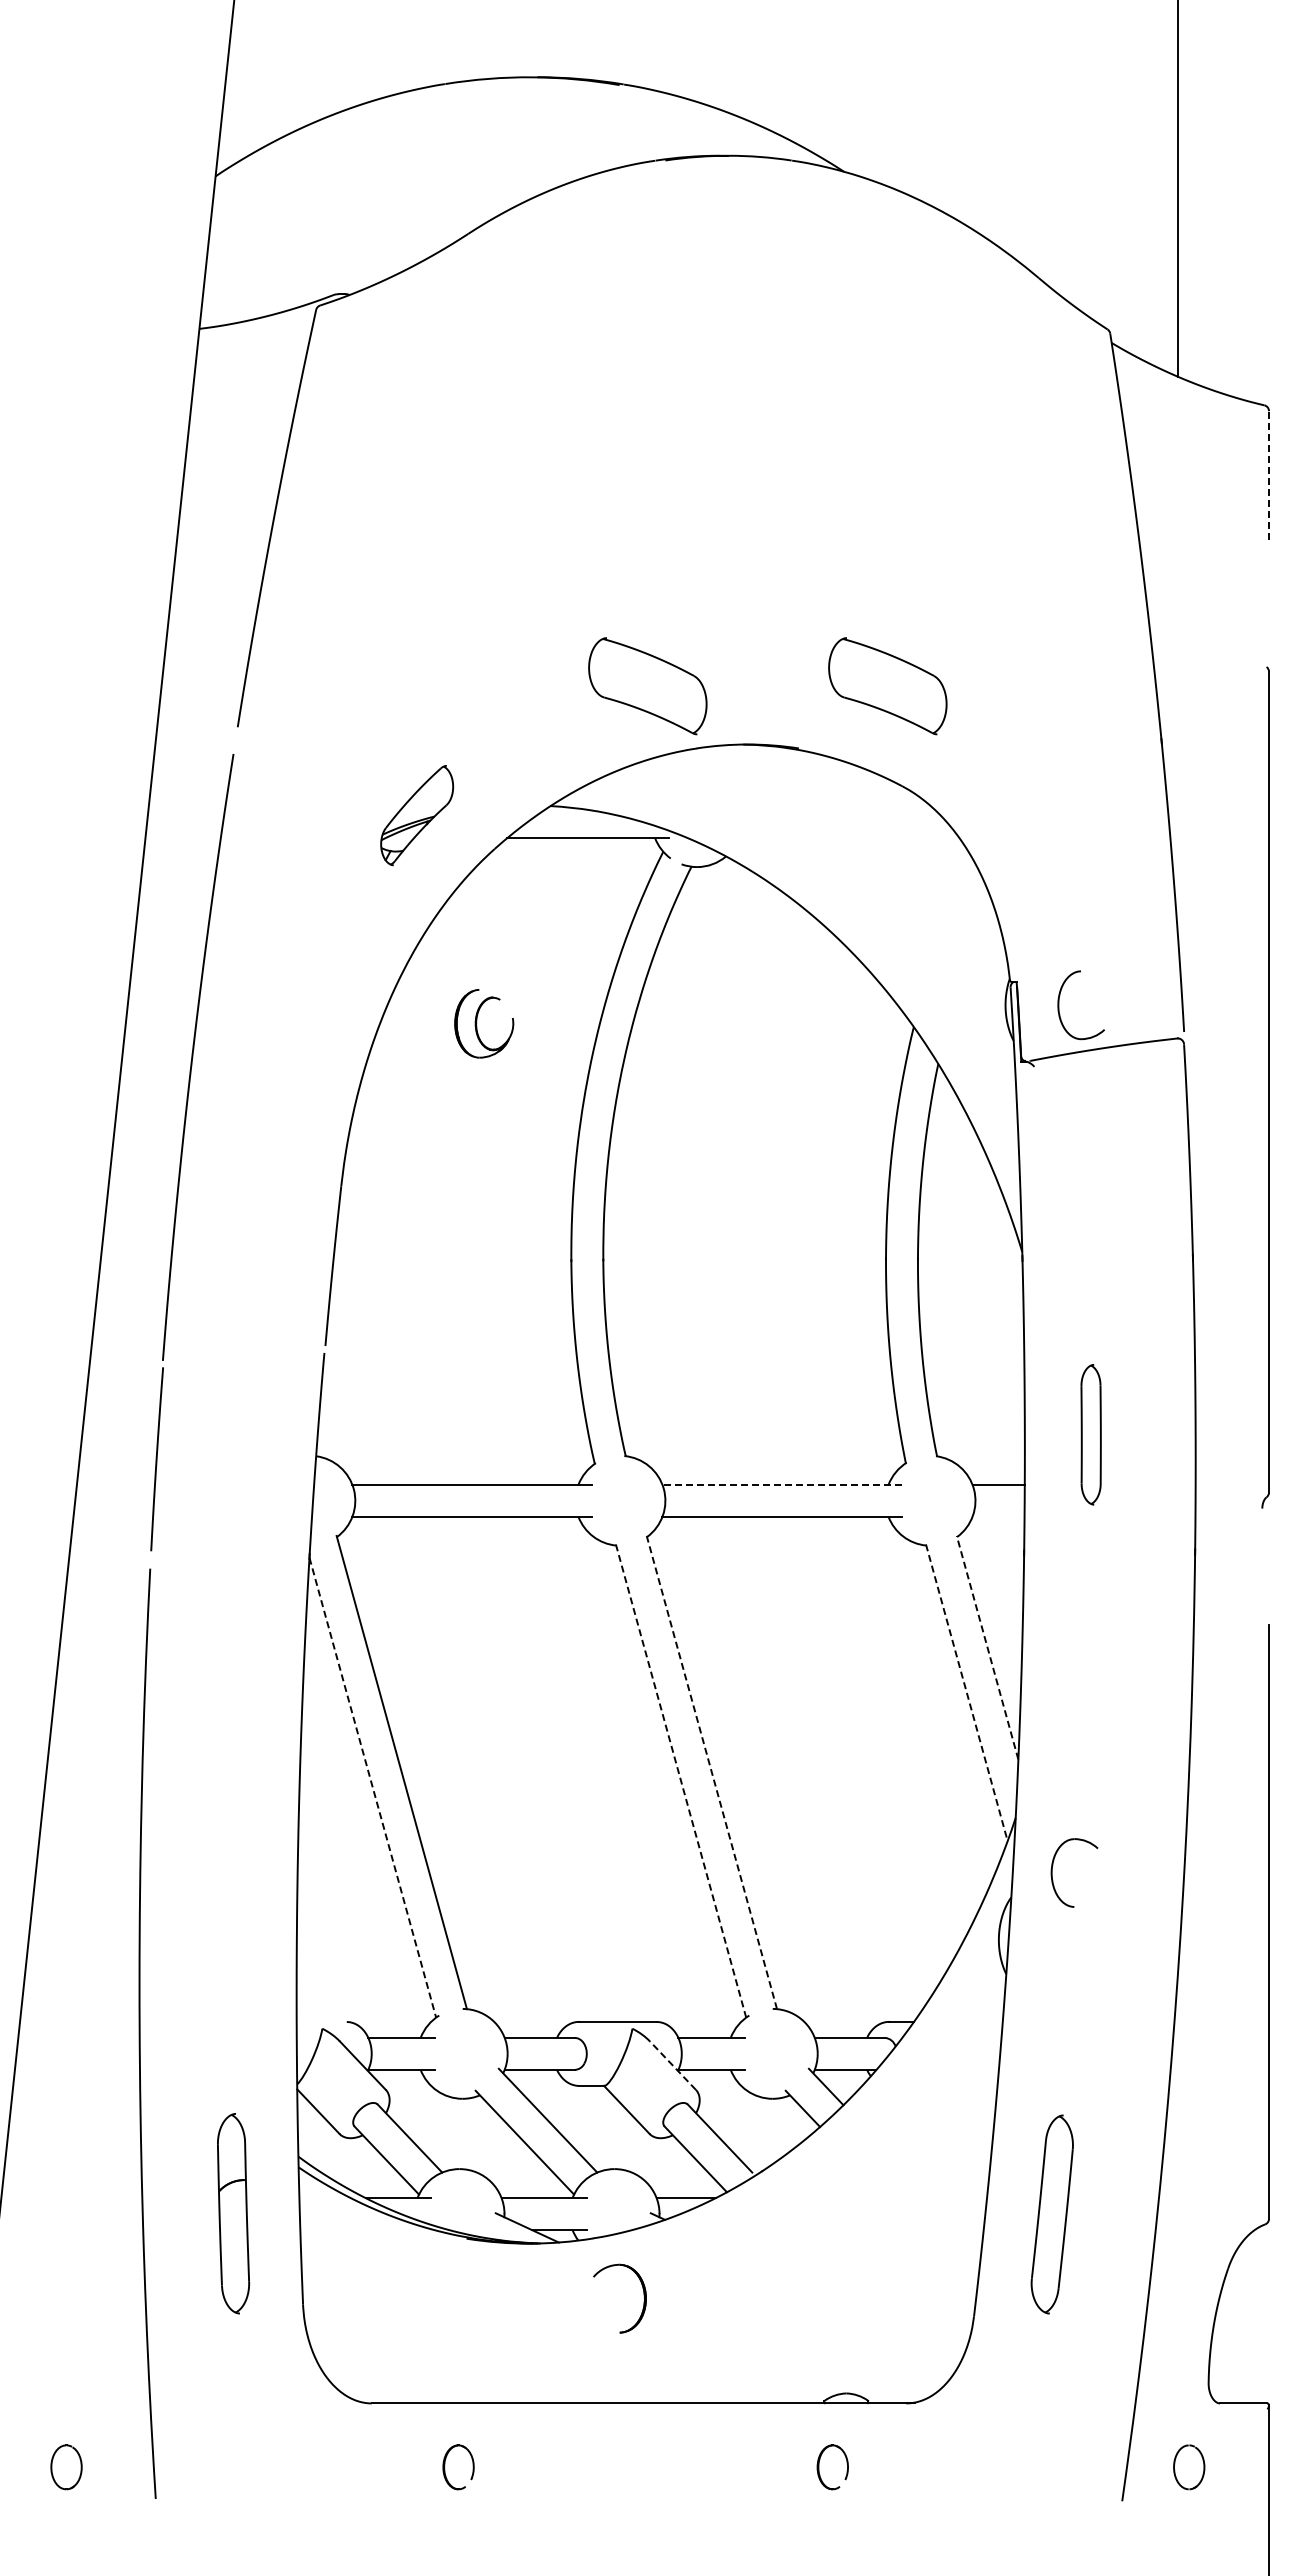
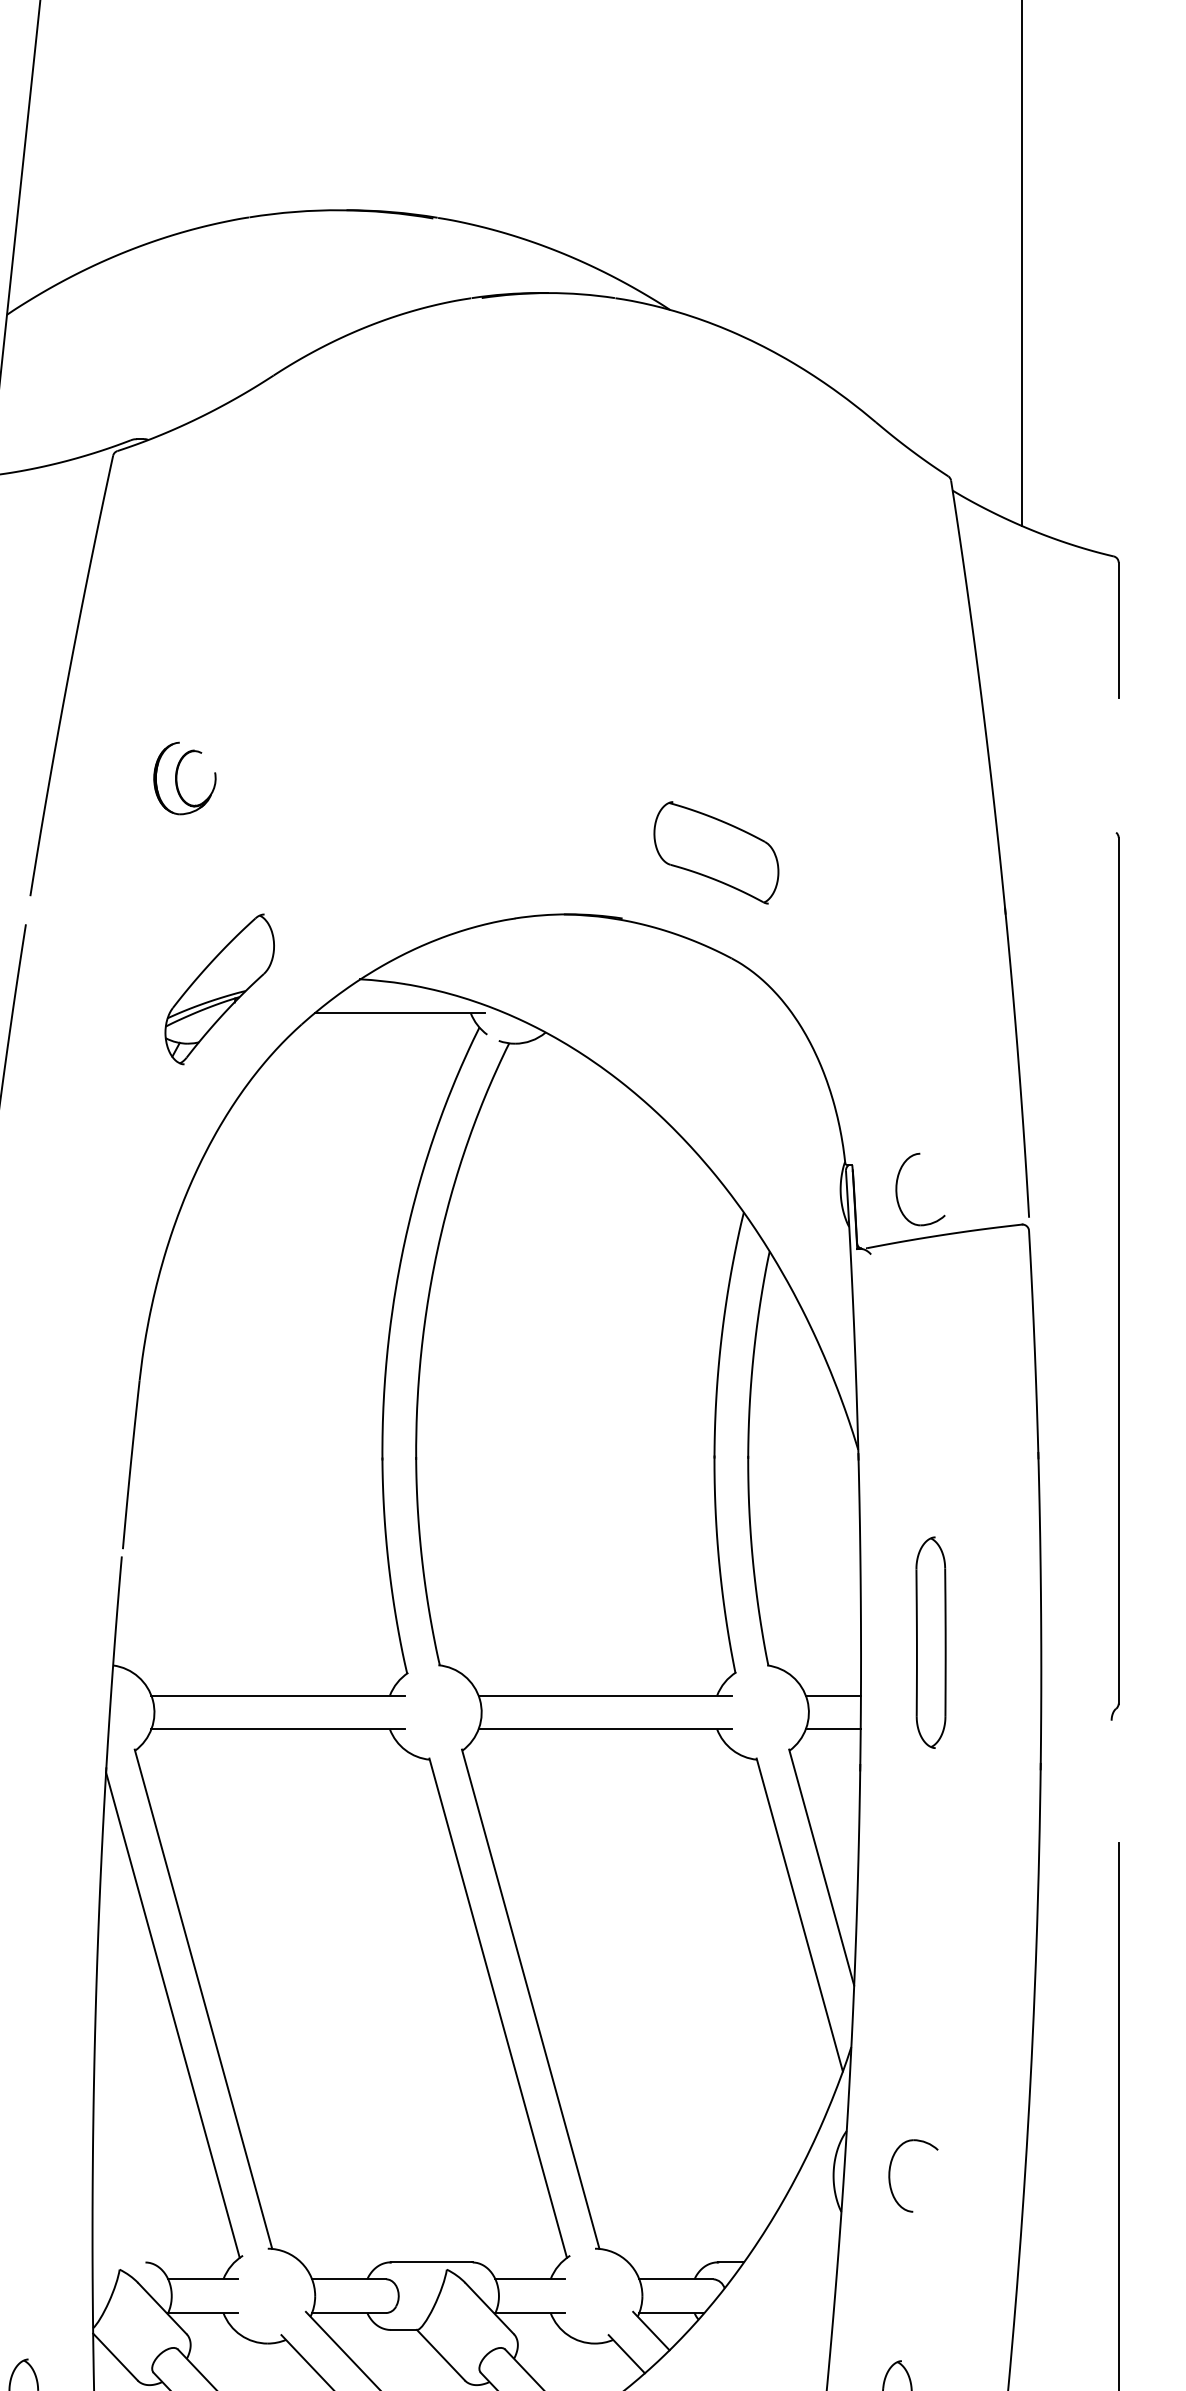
line: (1269, 474) -> (1119, 629), dashed -> solid
part: (647, 686) -> (462, 853), removed
part: (416, 815) -> (219, 989), size x1.43
part: (477, 1022) -> (177, 777), moved
part: (1090, 1434) -> (930, 1642), size x1.43
line: (782, 1484) -> (605, 1695), dashed -> solid
line: (998, 1516) -> (833, 1729), added
line: (987, 1647) -> (821, 1867), dashed -> solid
line: (966, 1692) -> (799, 1914), dashed -> solid
line: (711, 1772) -> (530, 1999), dashed -> solid
line: (681, 1781) -> (498, 2008), dashed -> solid
line: (372, 1788) -> (172, 2016), dashed -> solid
part: (1052, 1872) -> (890, 2175), moved
line: (672, 2065) -> (489, 2308), dashed -> solid

